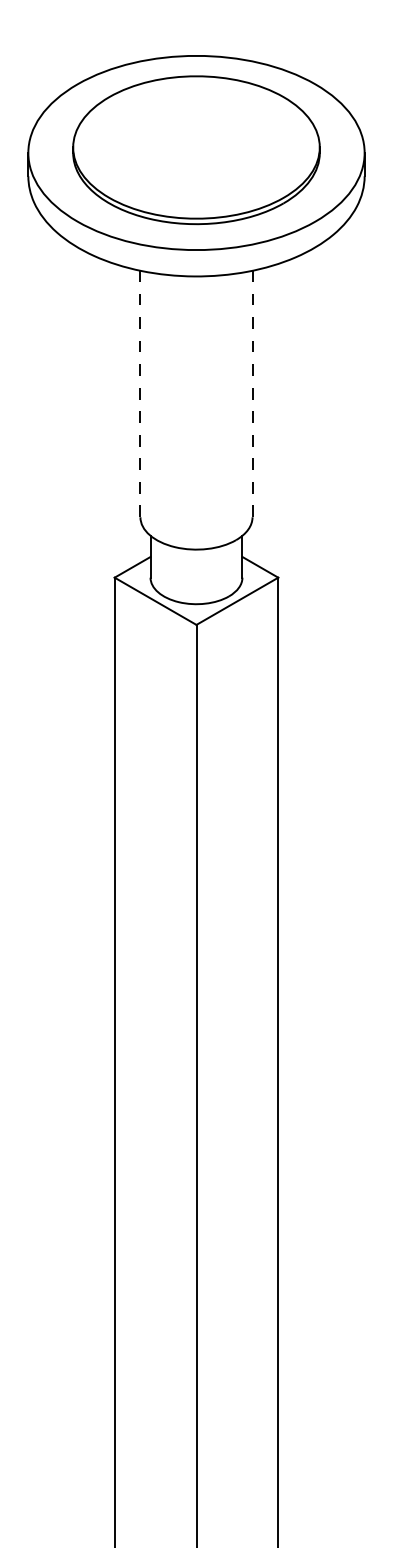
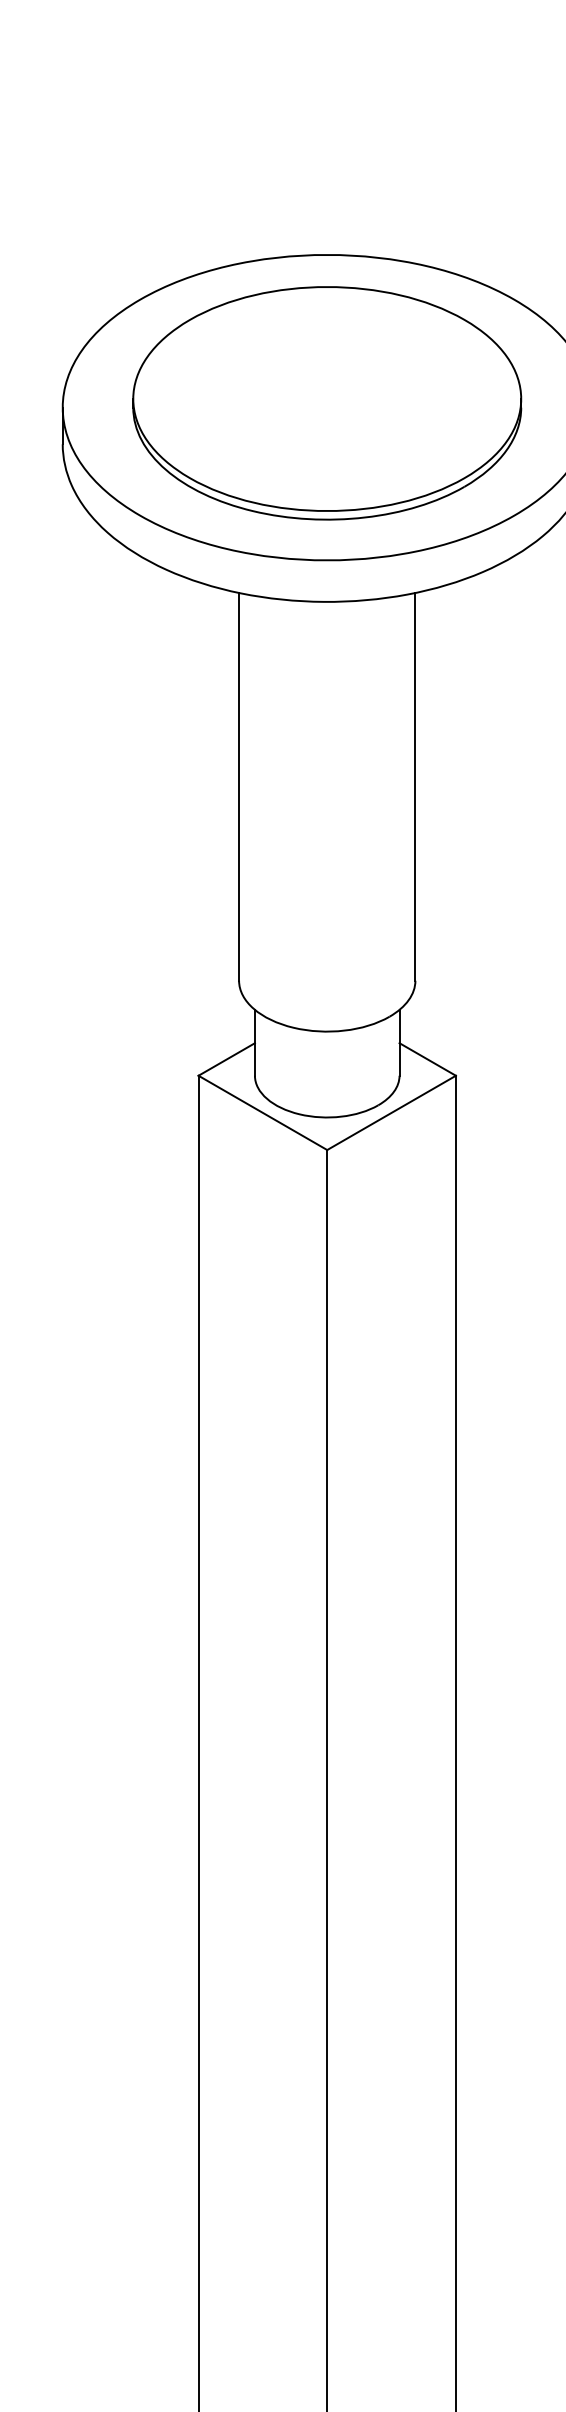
line: (140, 393) -> (239, 786), dashed -> solid
line: (252, 393) -> (415, 786), dashed -> solid

